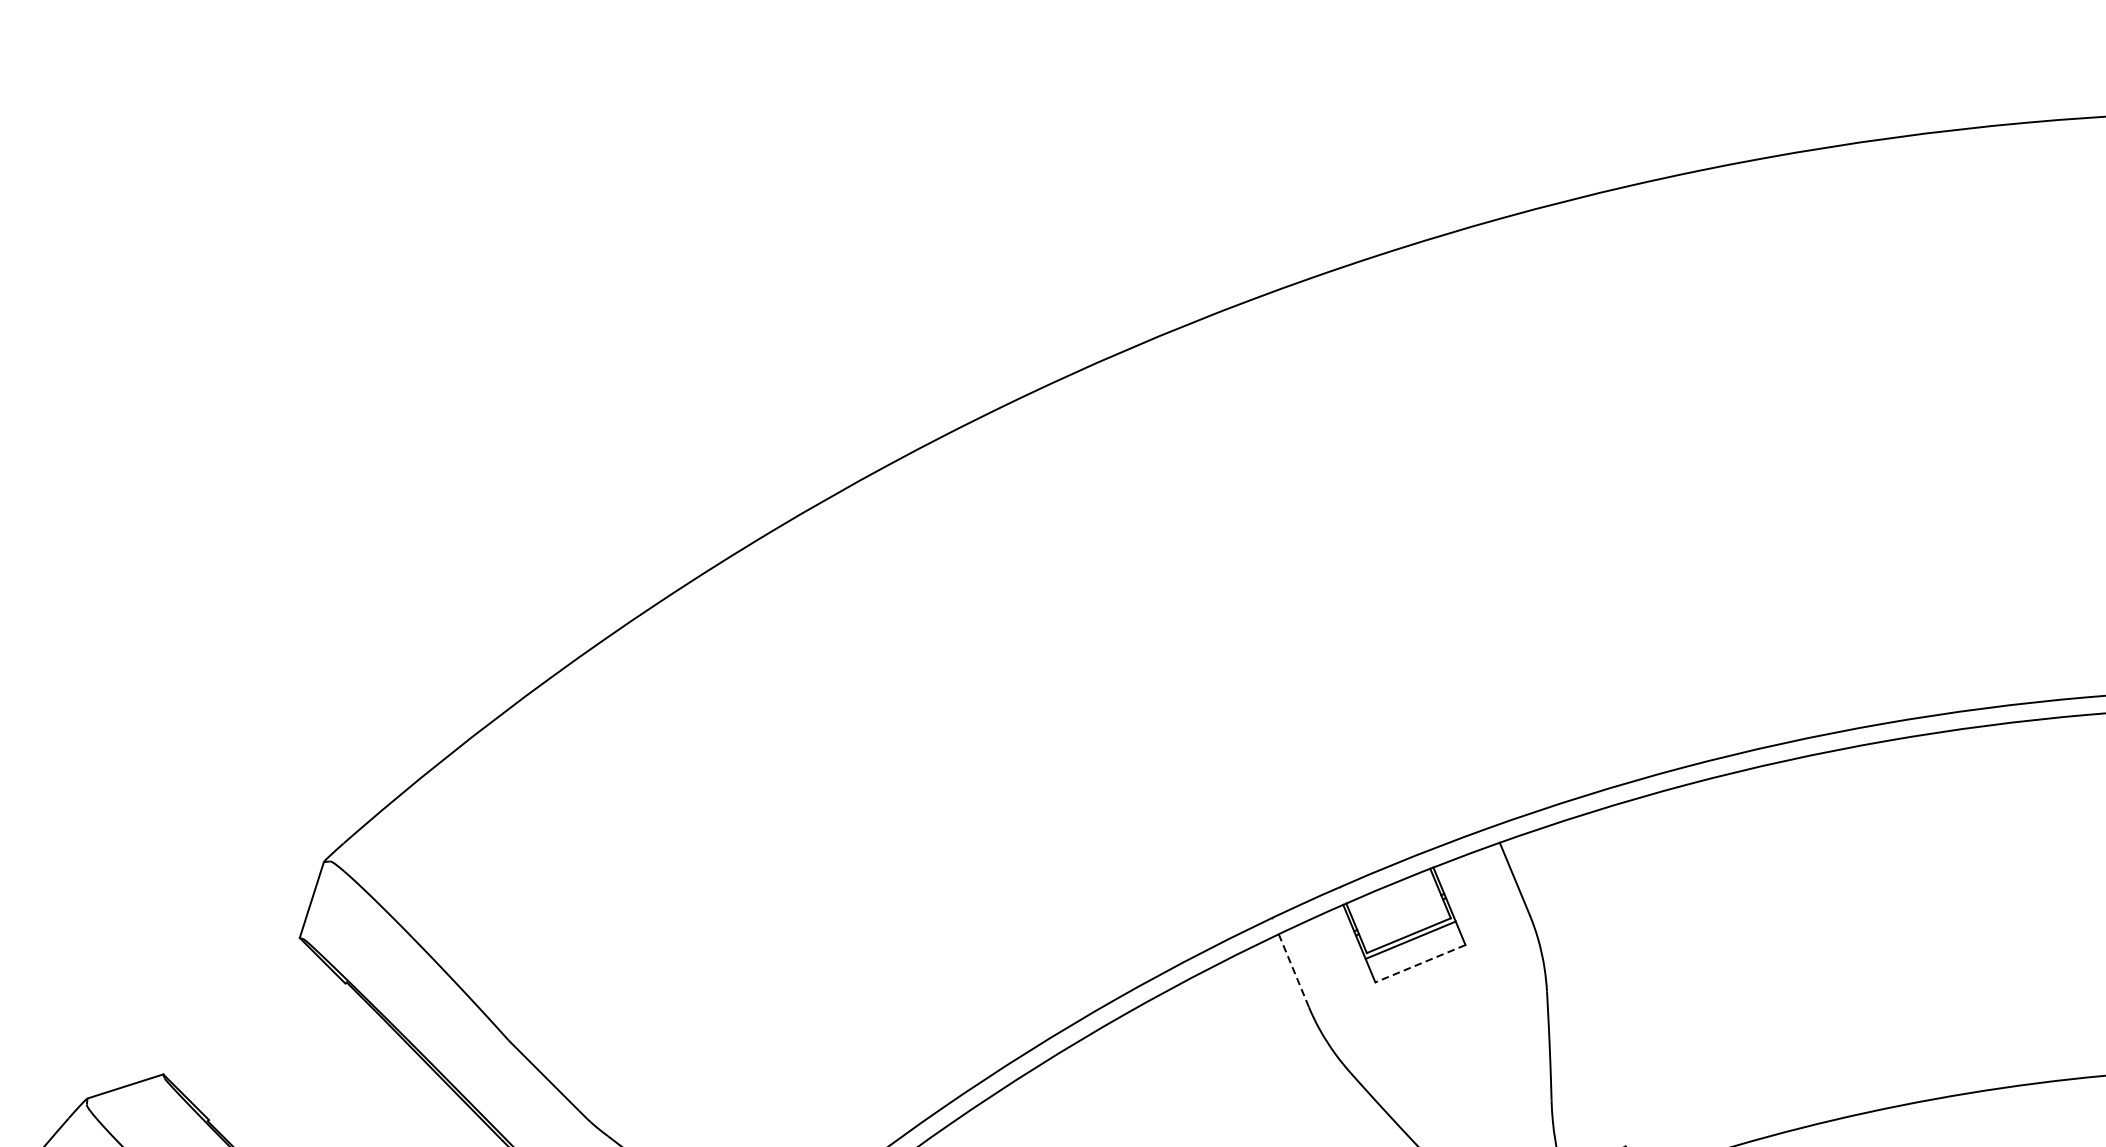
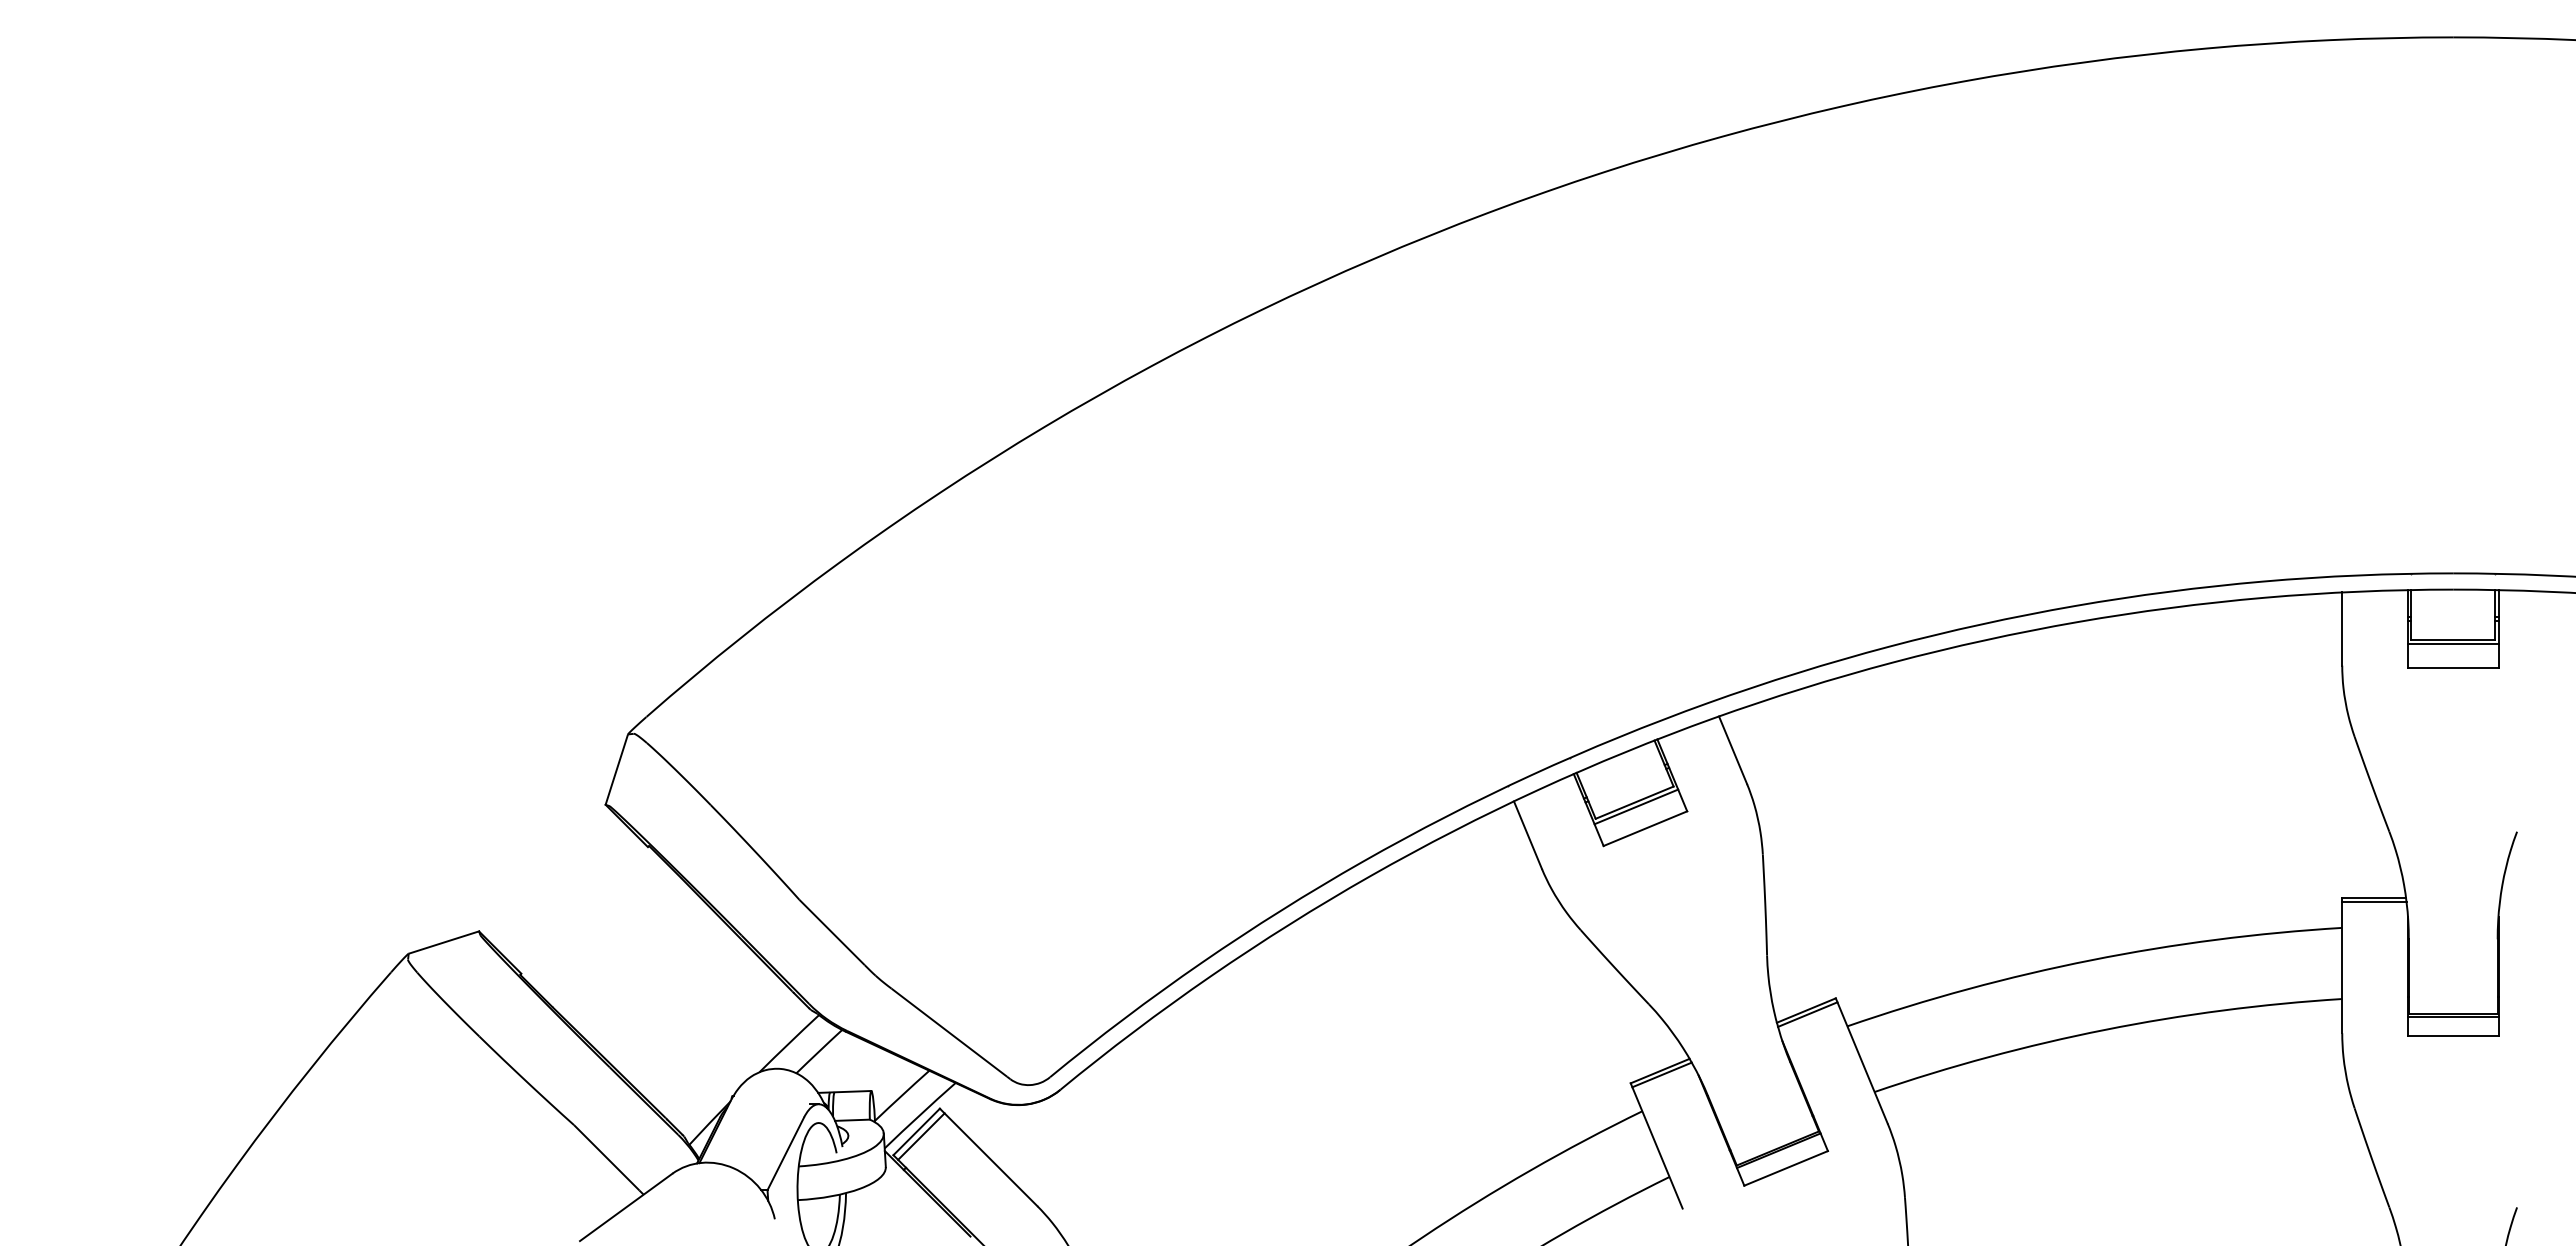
line: (1419, 963) -> (1644, 828), dashed -> solid
line: (1293, 971) -> (1527, 835), dashed -> solid

